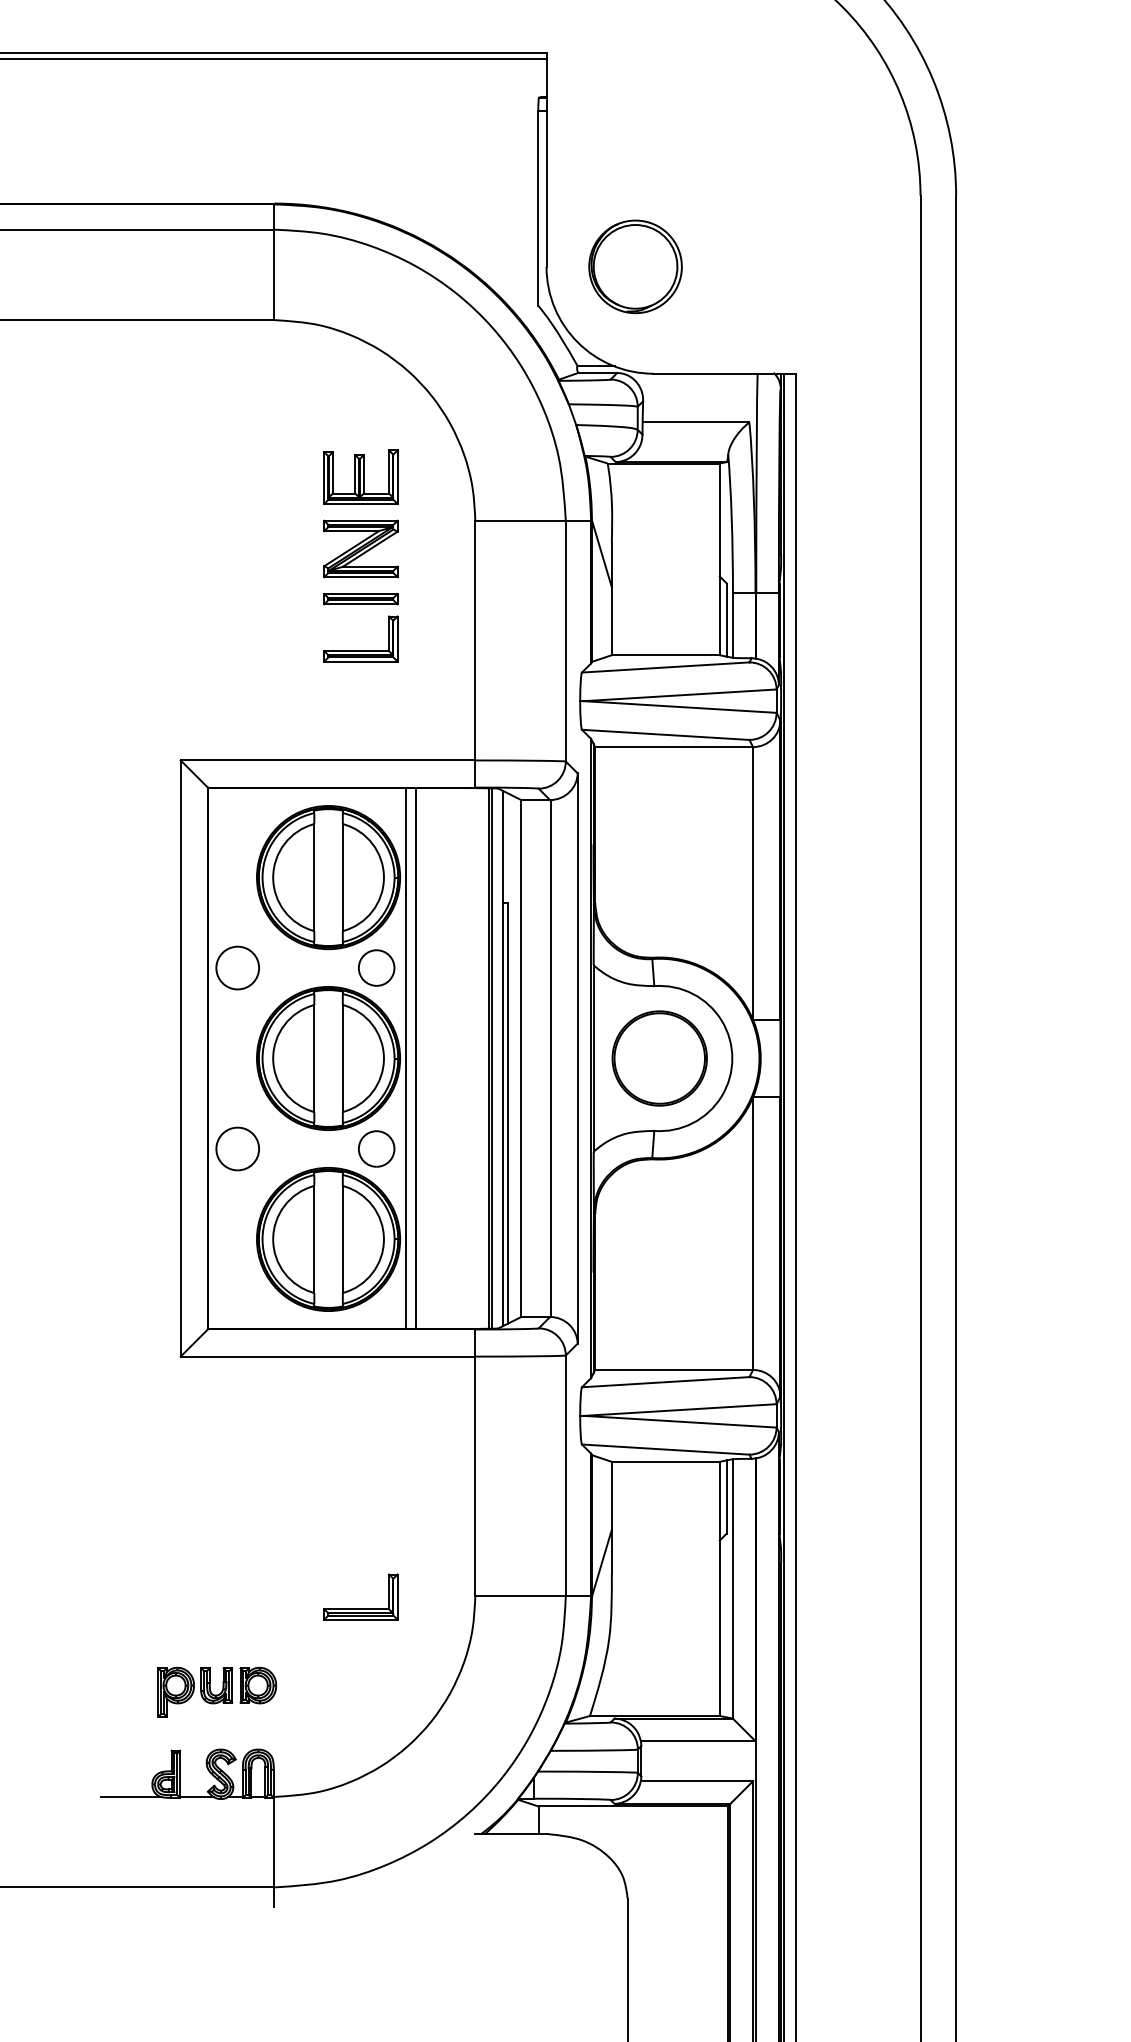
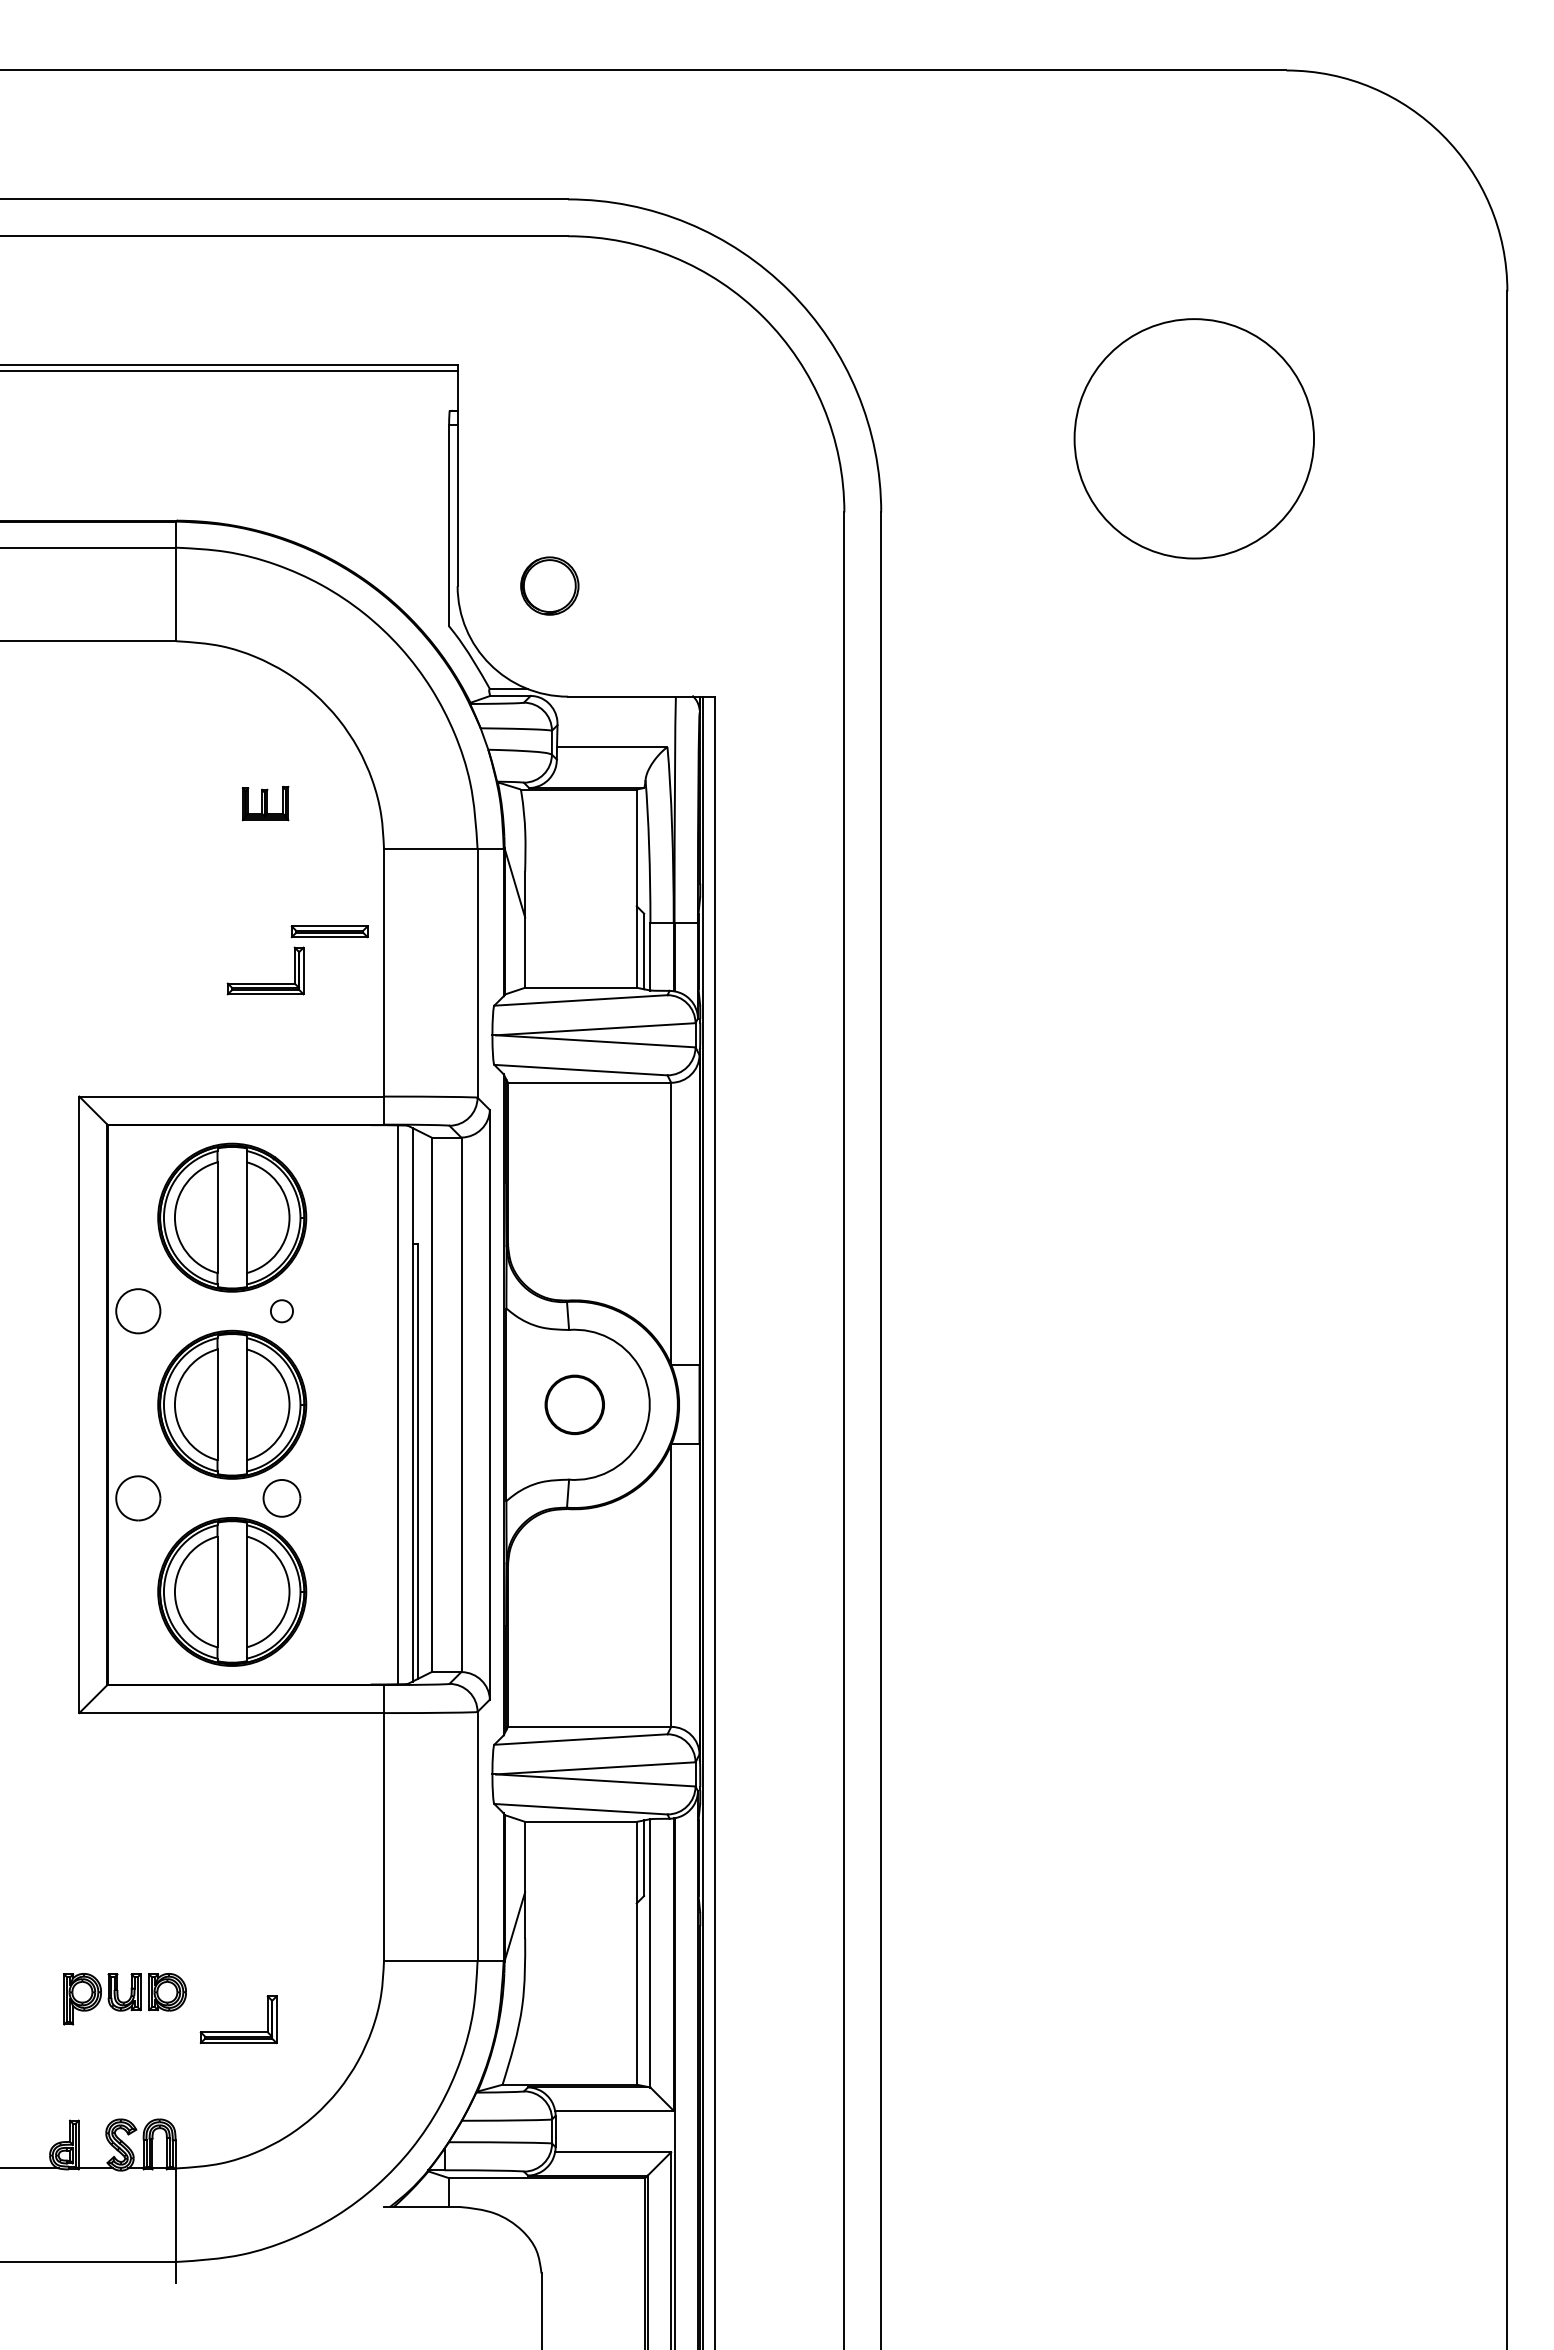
part: (635, 266) -> (549, 585), size x0.6
part: (360, 477) -> (265, 803), size x0.6
part: (360, 548) -> (265, 877), removed
part: (360, 598) -> (329, 931), moved
circle: (376, 967) -> (281, 1310), size x0.6
line: (406, 1058) -> (312, 1404), removed
line: (416, 1058) -> (323, 1404), removed
line: (492, 1058) -> (401, 1404), removed
part: (659, 1058) -> (574, 1404), size x0.6
part: (360, 1608) -> (238, 2031), moved
part: (216, 1692) -> (124, 1999), moved

